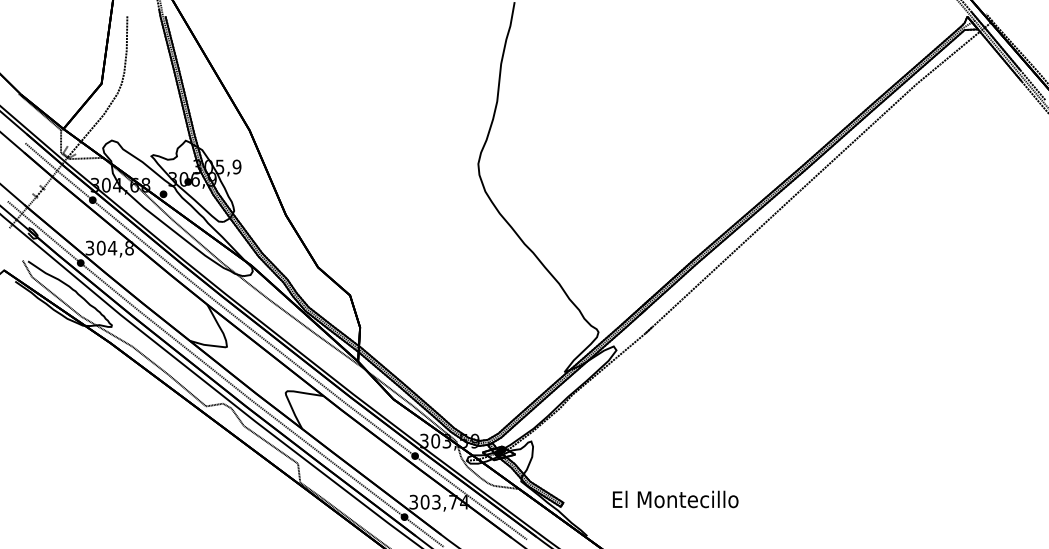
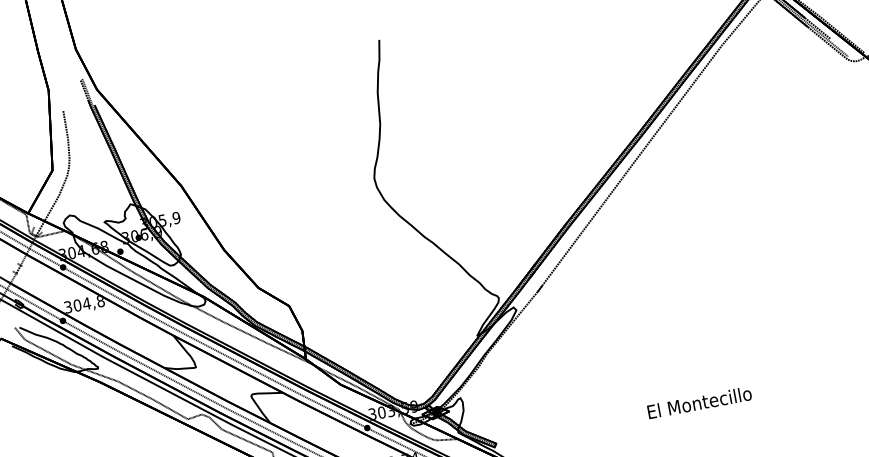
text: (675, 499) -> (699, 402), moved

